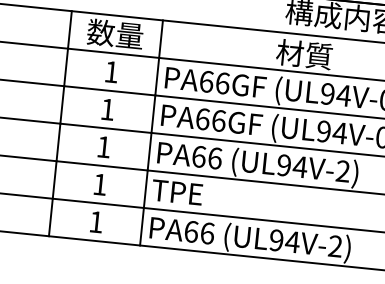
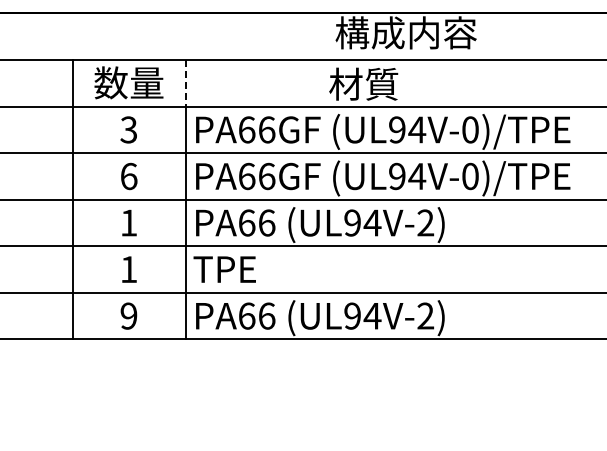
line: (160, 39) -> (185, 83), solid -> dashed
text: (111, 71) -> (128, 129), 1 -> 3
text: (108, 109) -> (129, 176), 1 -> 6
text: (95, 221) -> (128, 315), 1 -> 9

